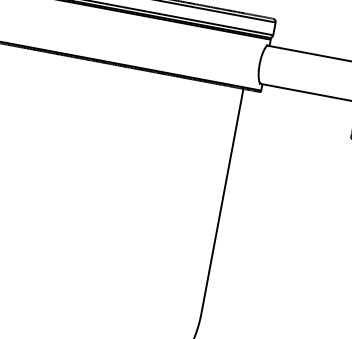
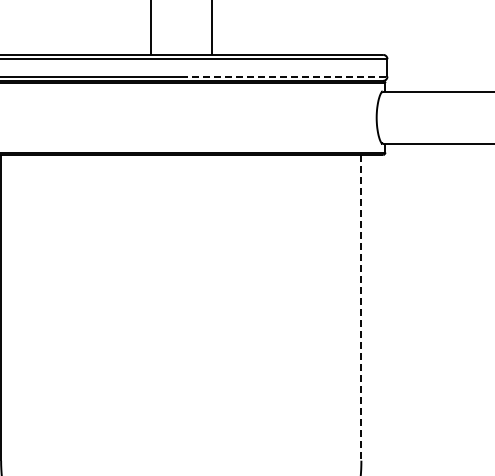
line: (197, 21) -> (284, 76), solid -> dashed
line: (222, 201) -> (361, 308), solid -> dashed

